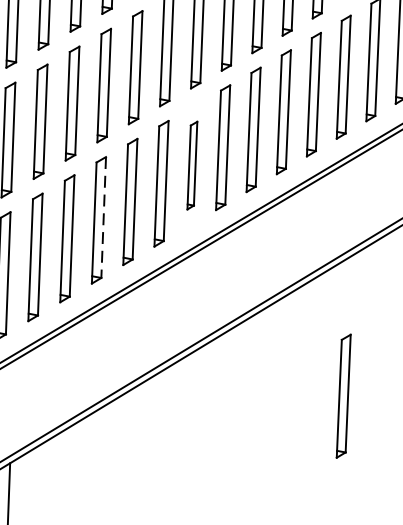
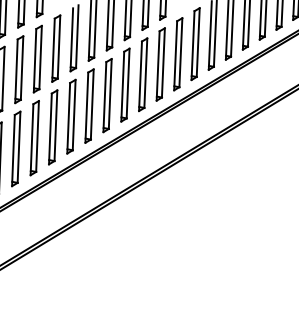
part: (192, 164) -> (89, 105), size x1.43
line: (103, 217) -> (37, 136), dashed -> solid
part: (344, 396) -> (178, 241), removed

